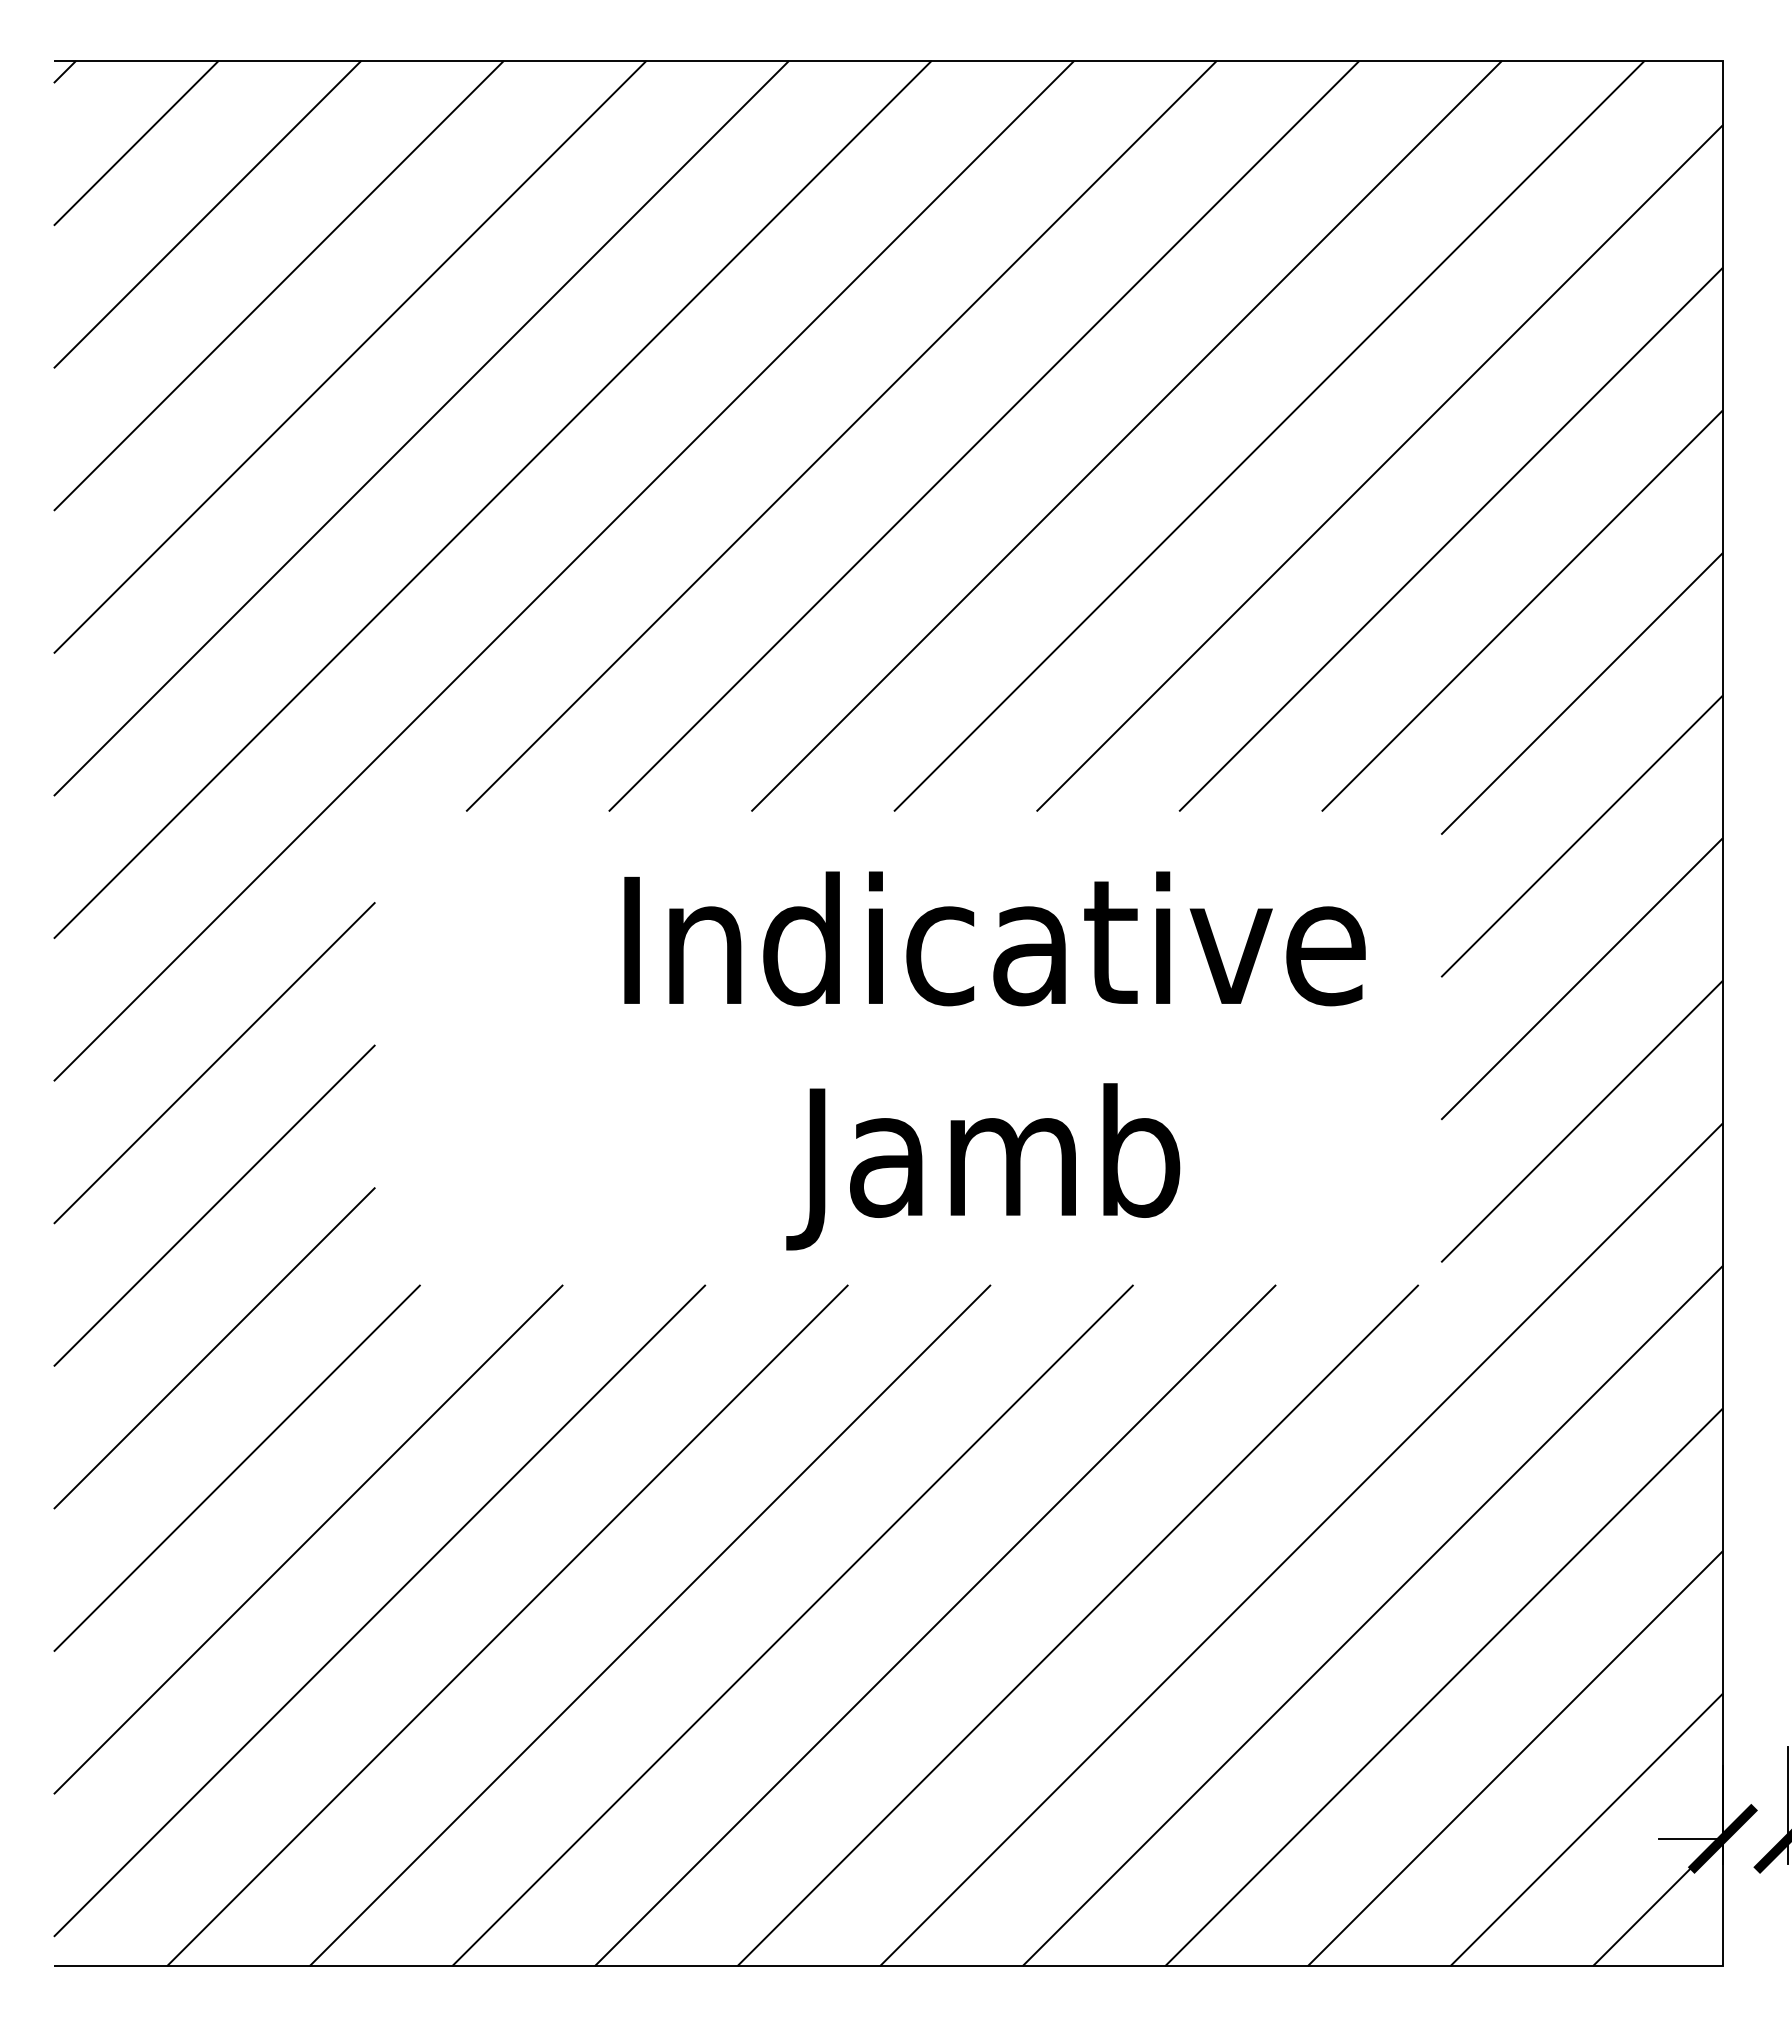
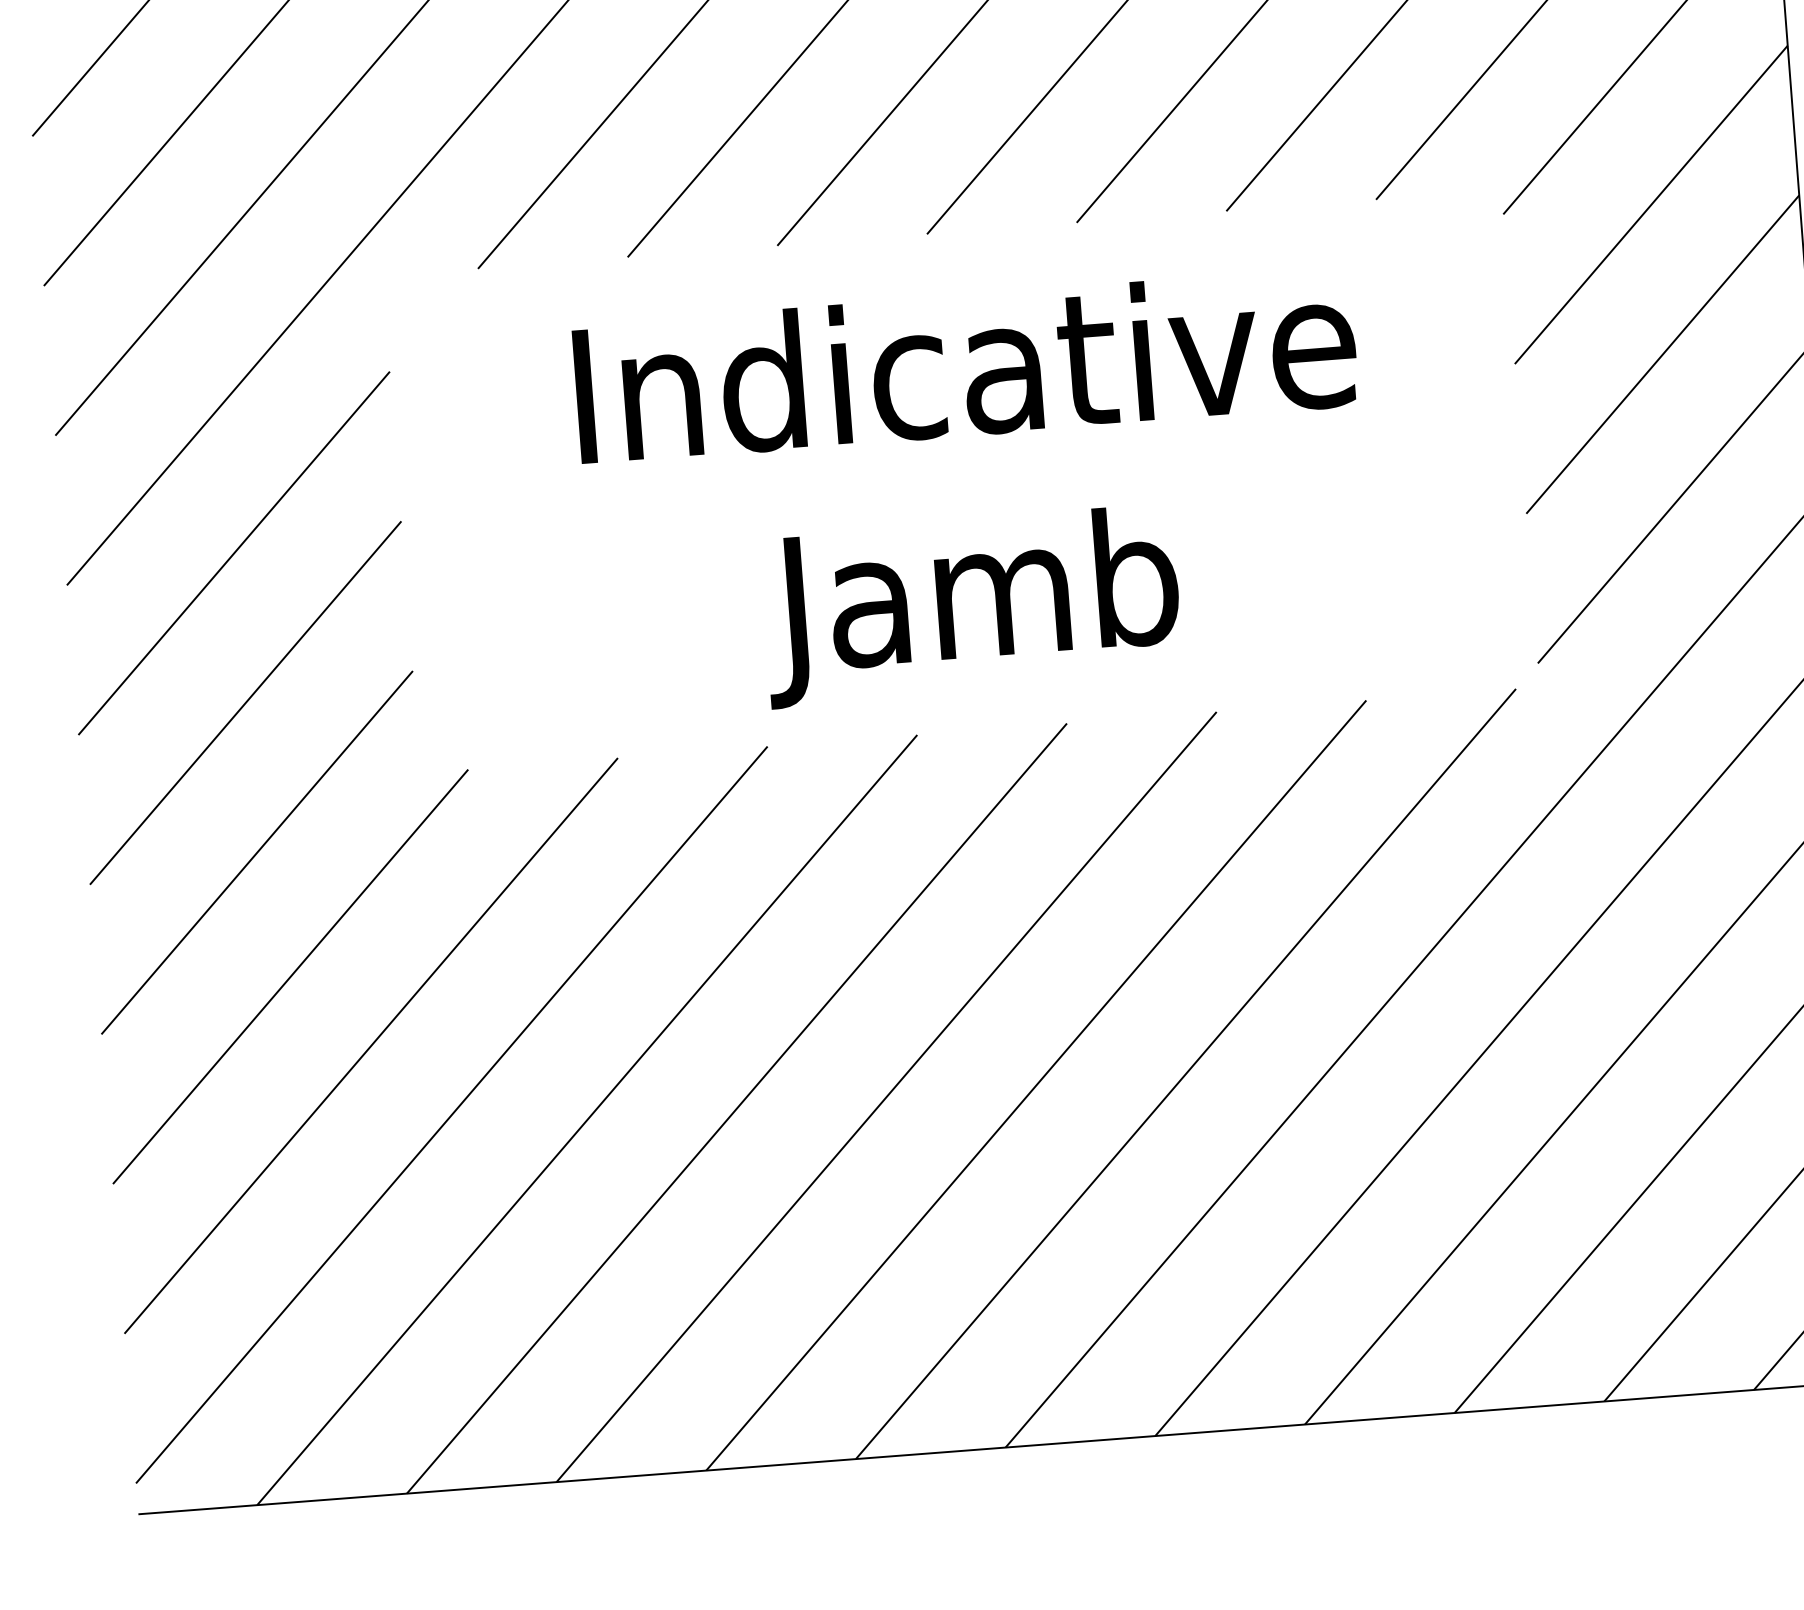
text: (994, 1060) -> (974, 493), moved

